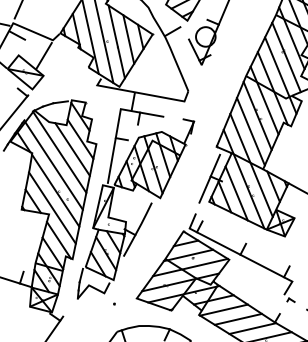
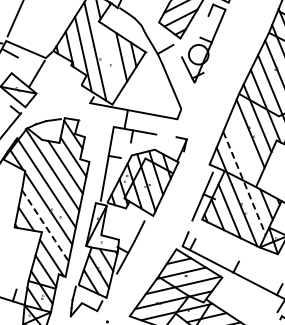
line: (116, 41) -> (109, 59), removed
line: (250, 131) -> (243, 149), removed
line: (251, 165) -> (244, 183), solid -> dashed
line: (52, 208) -> (45, 226), solid -> dashed

